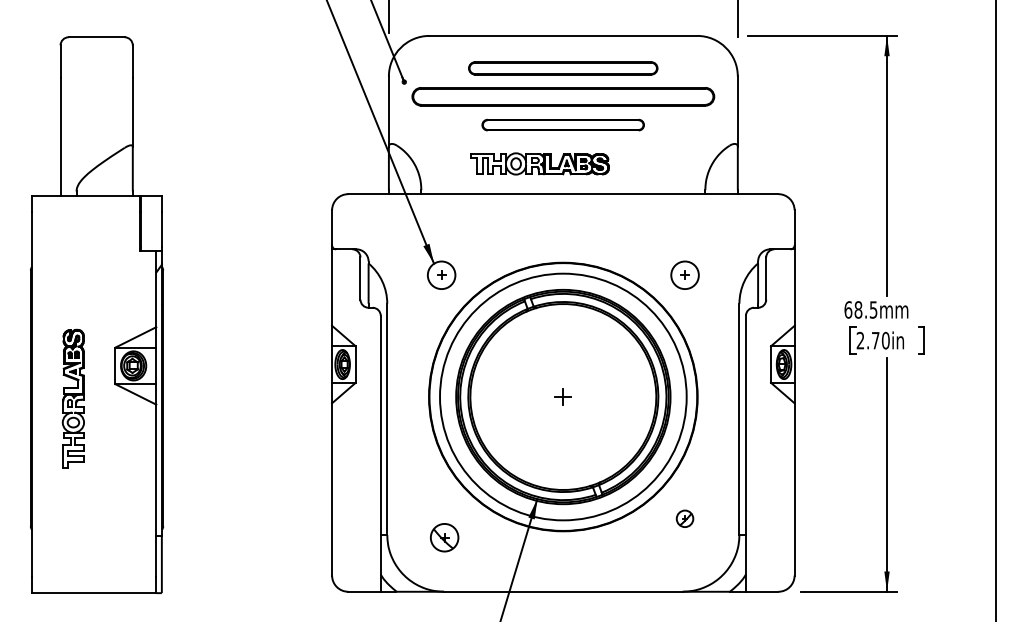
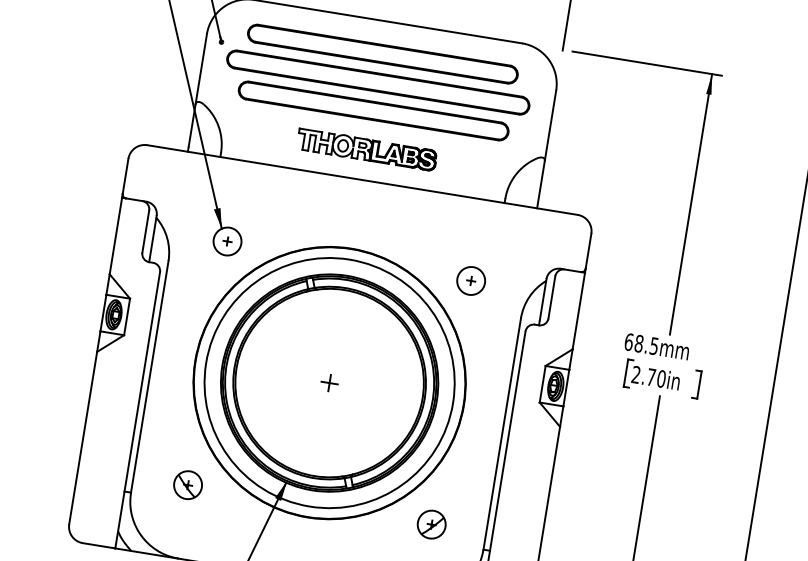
part: (562, 68) -> (382, 54), size x1.43
part: (562, 124) -> (372, 110), size x1.67
part: (539, 163) -> (366, 149), moved
part: (684, 518) -> (431, 524), size x1.67
part: (444, 537) -> (187, 484), moved

